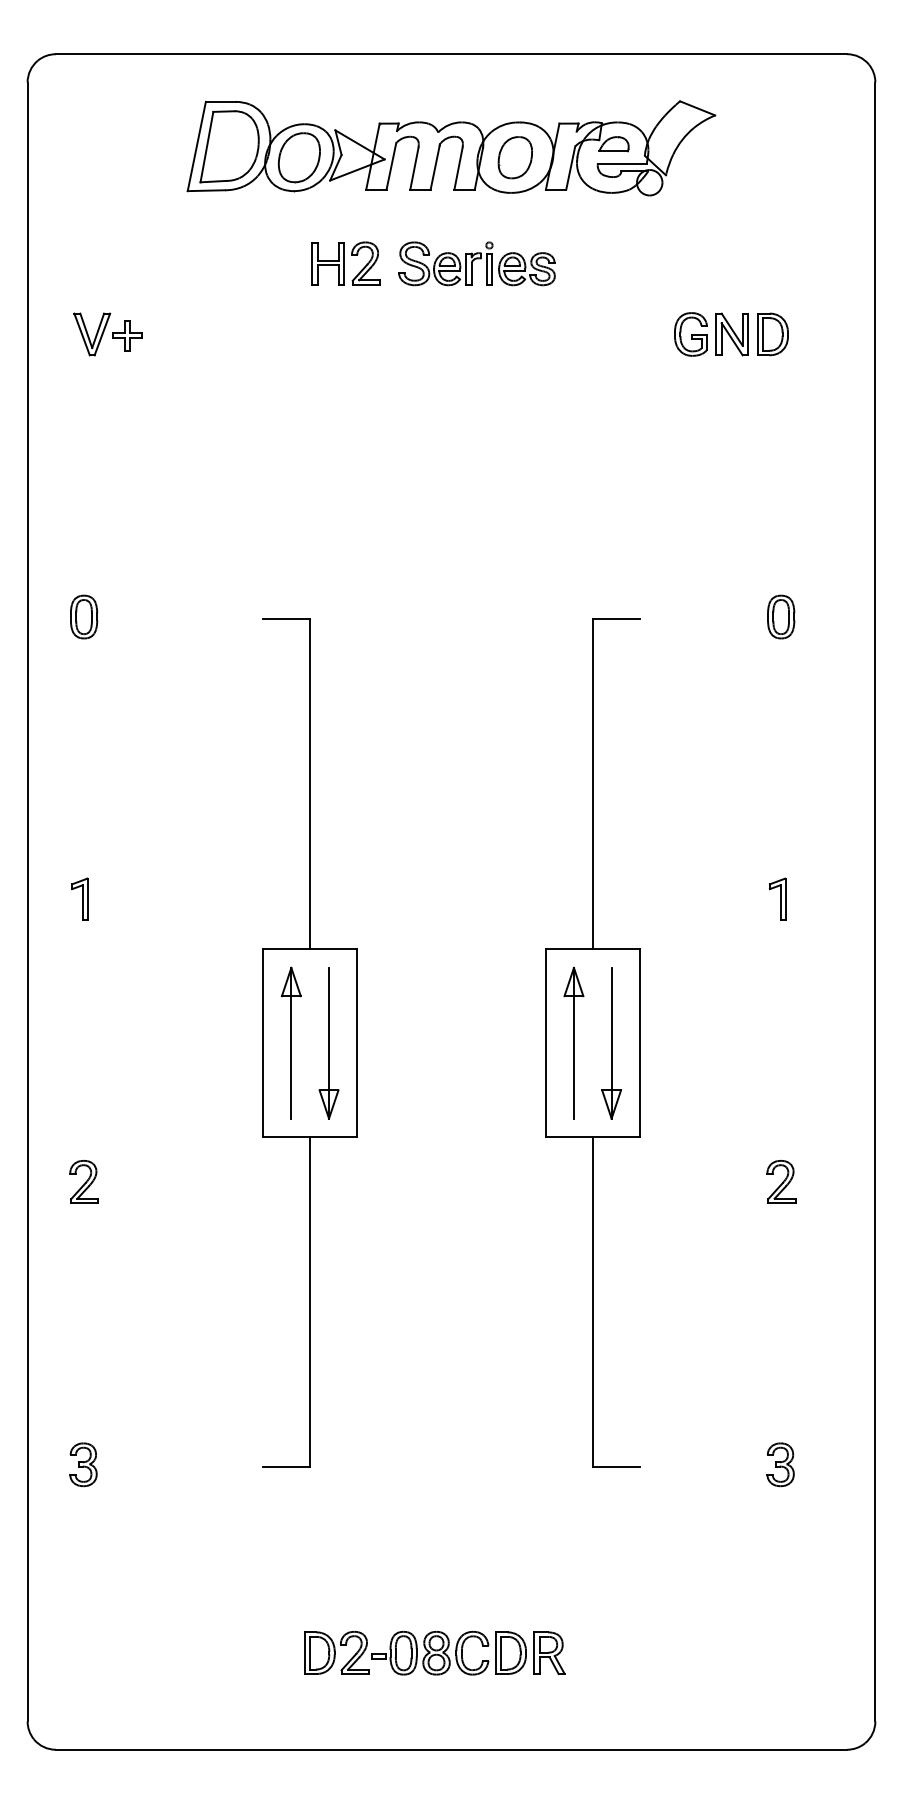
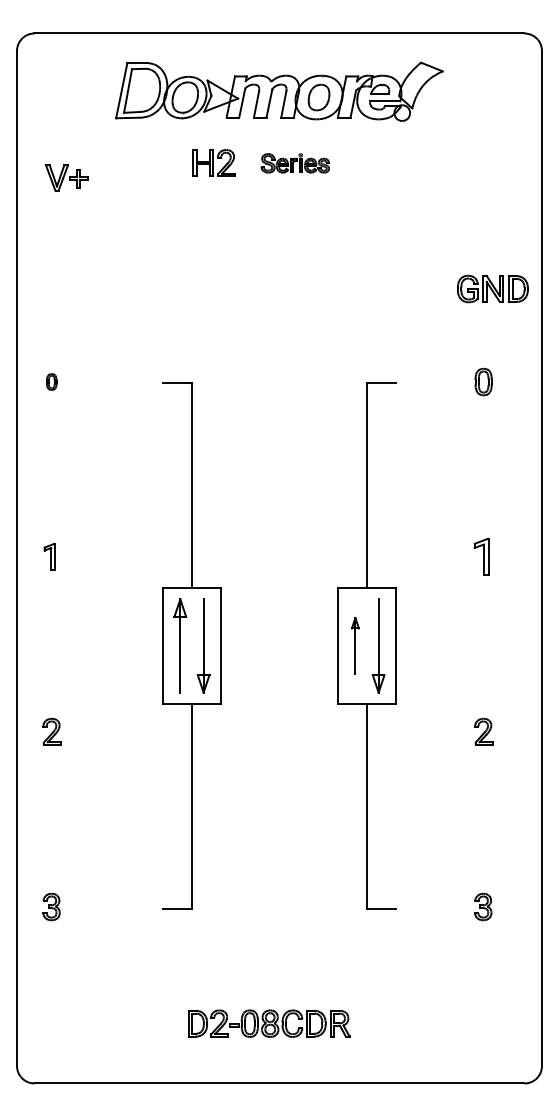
part: (477, 264) -> (295, 163), size x0.7
part: (107, 333) -> (66, 177), moved
part: (730, 333) -> (492, 288), moved
part: (83, 616) -> (51, 381), size x0.6
part: (777, 898) -> (481, 556), size x1.4
part: (574, 1042) -> (355, 645), size x0.6

